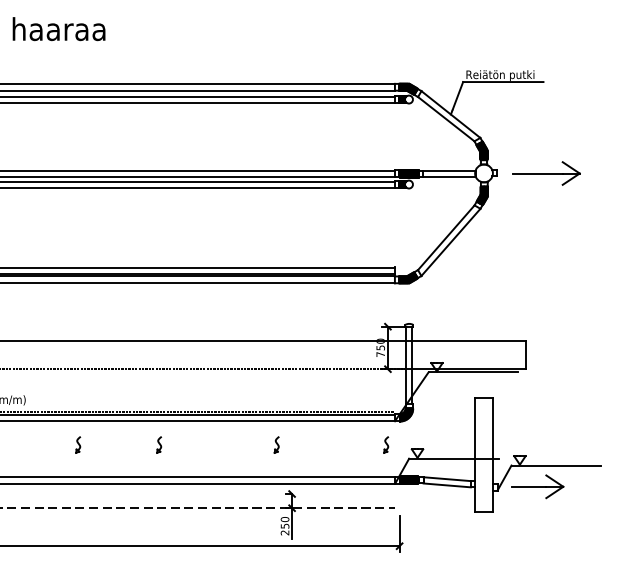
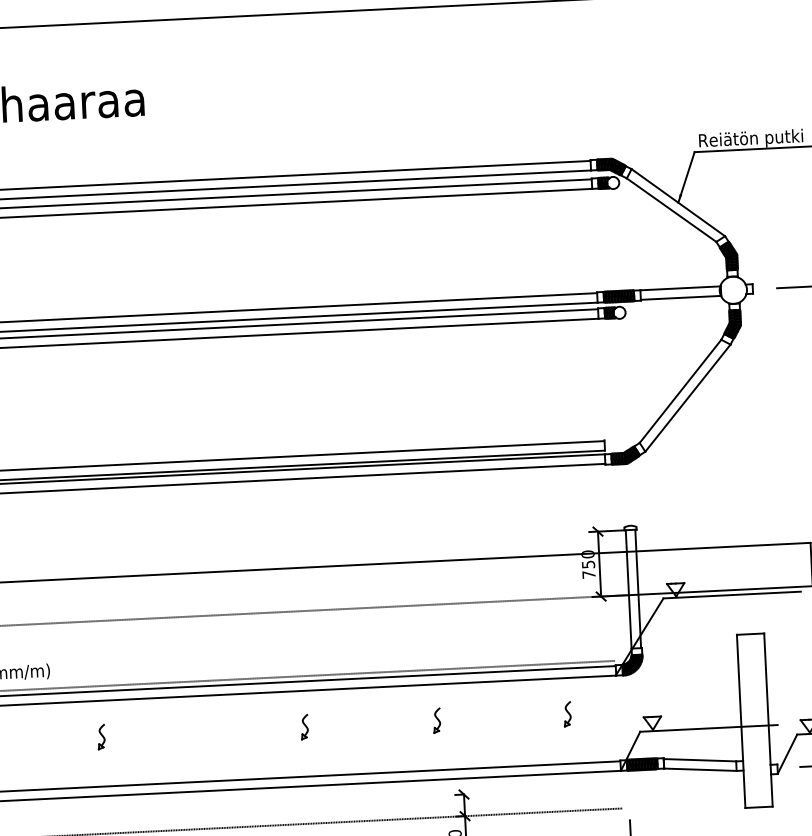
part: (78, 444) -> (101, 736), moved
part: (159, 444) -> (305, 726), moved
part: (386, 444) -> (567, 713), moved

